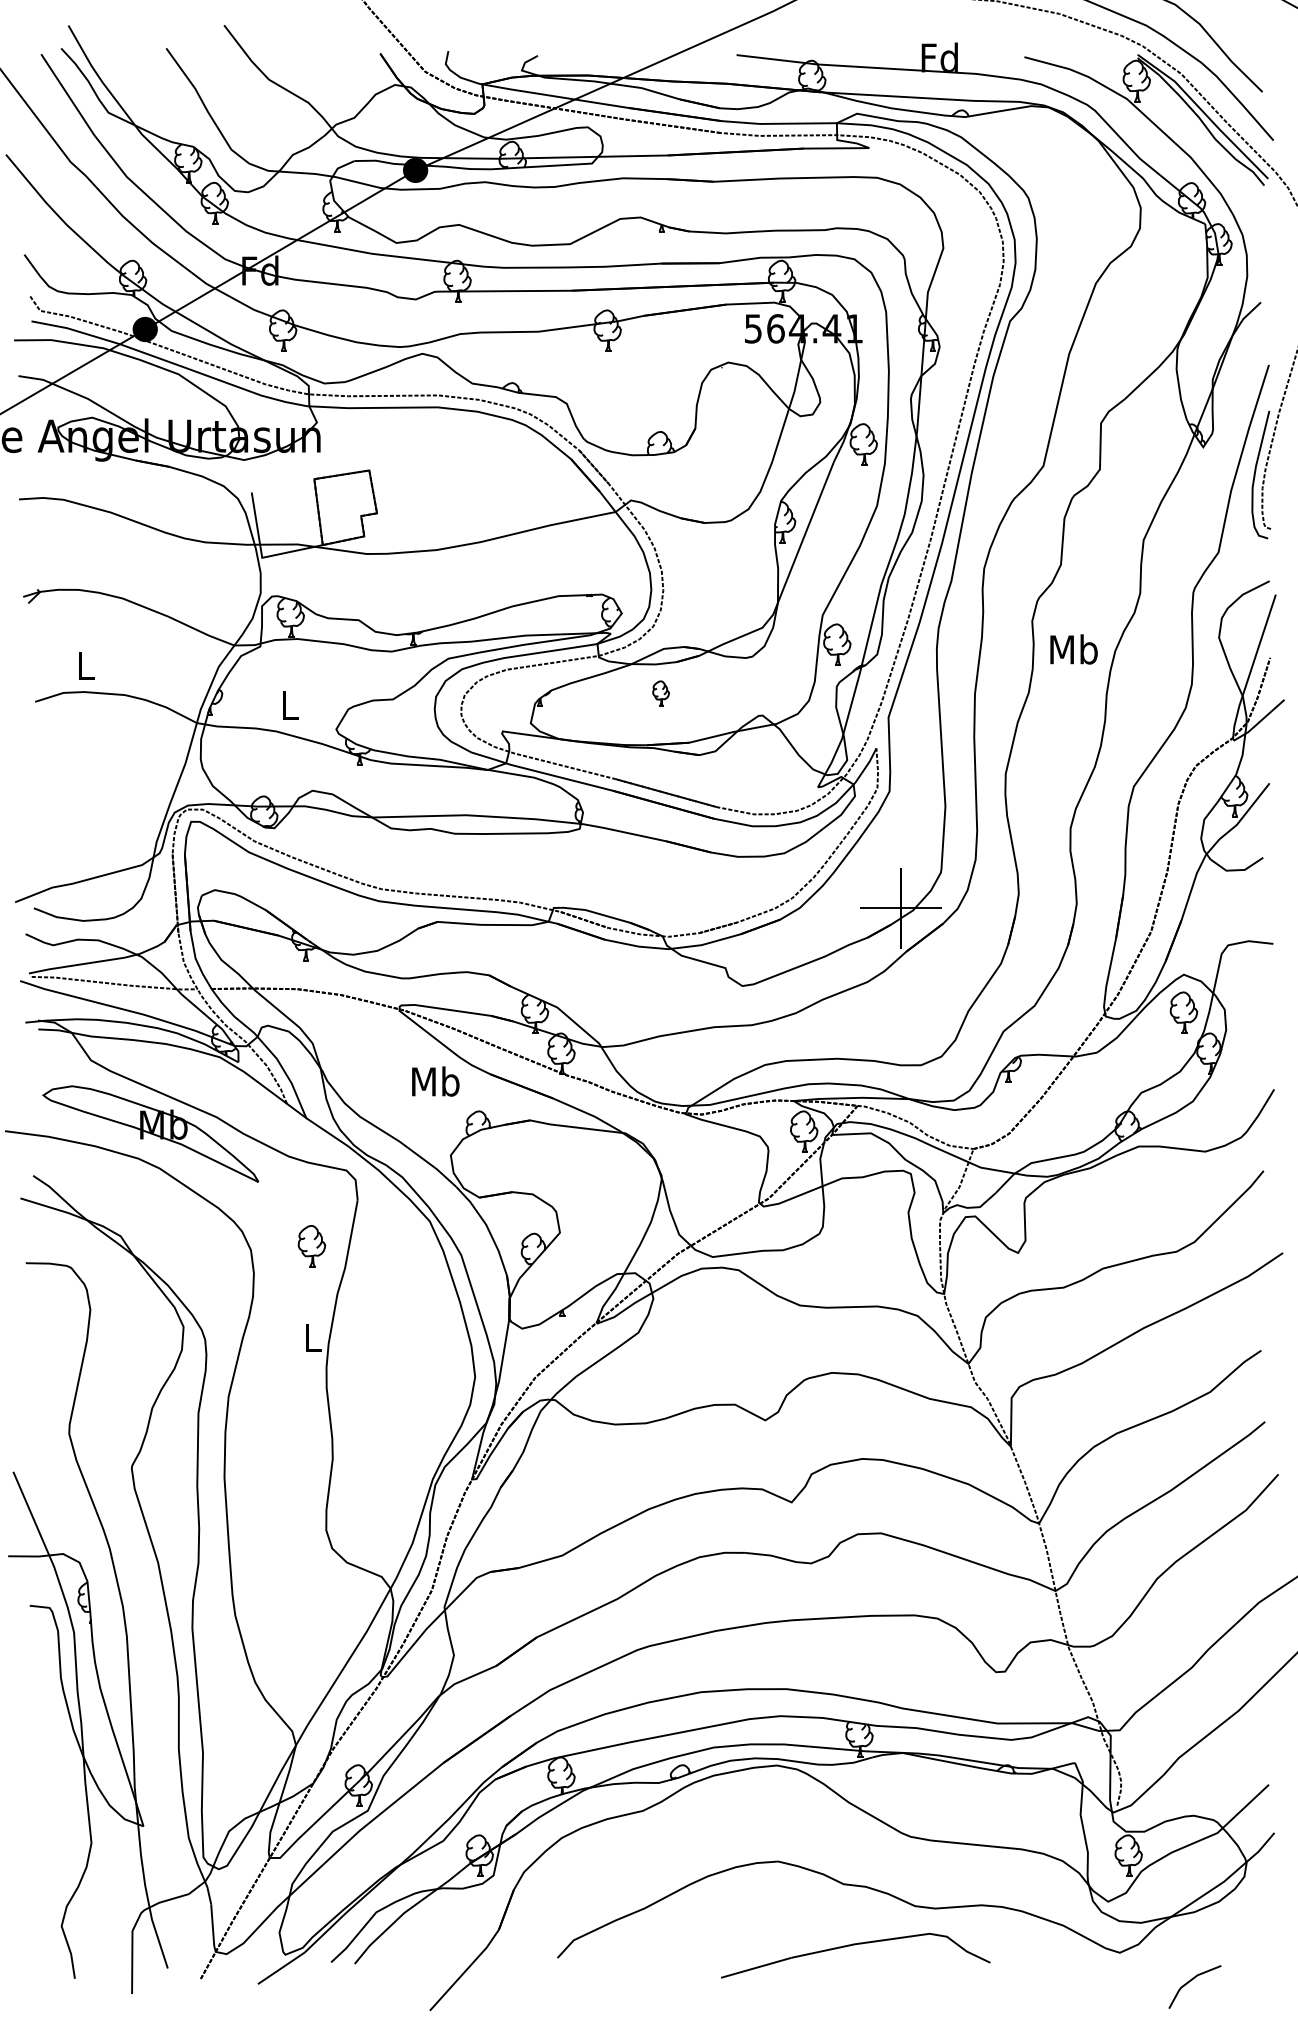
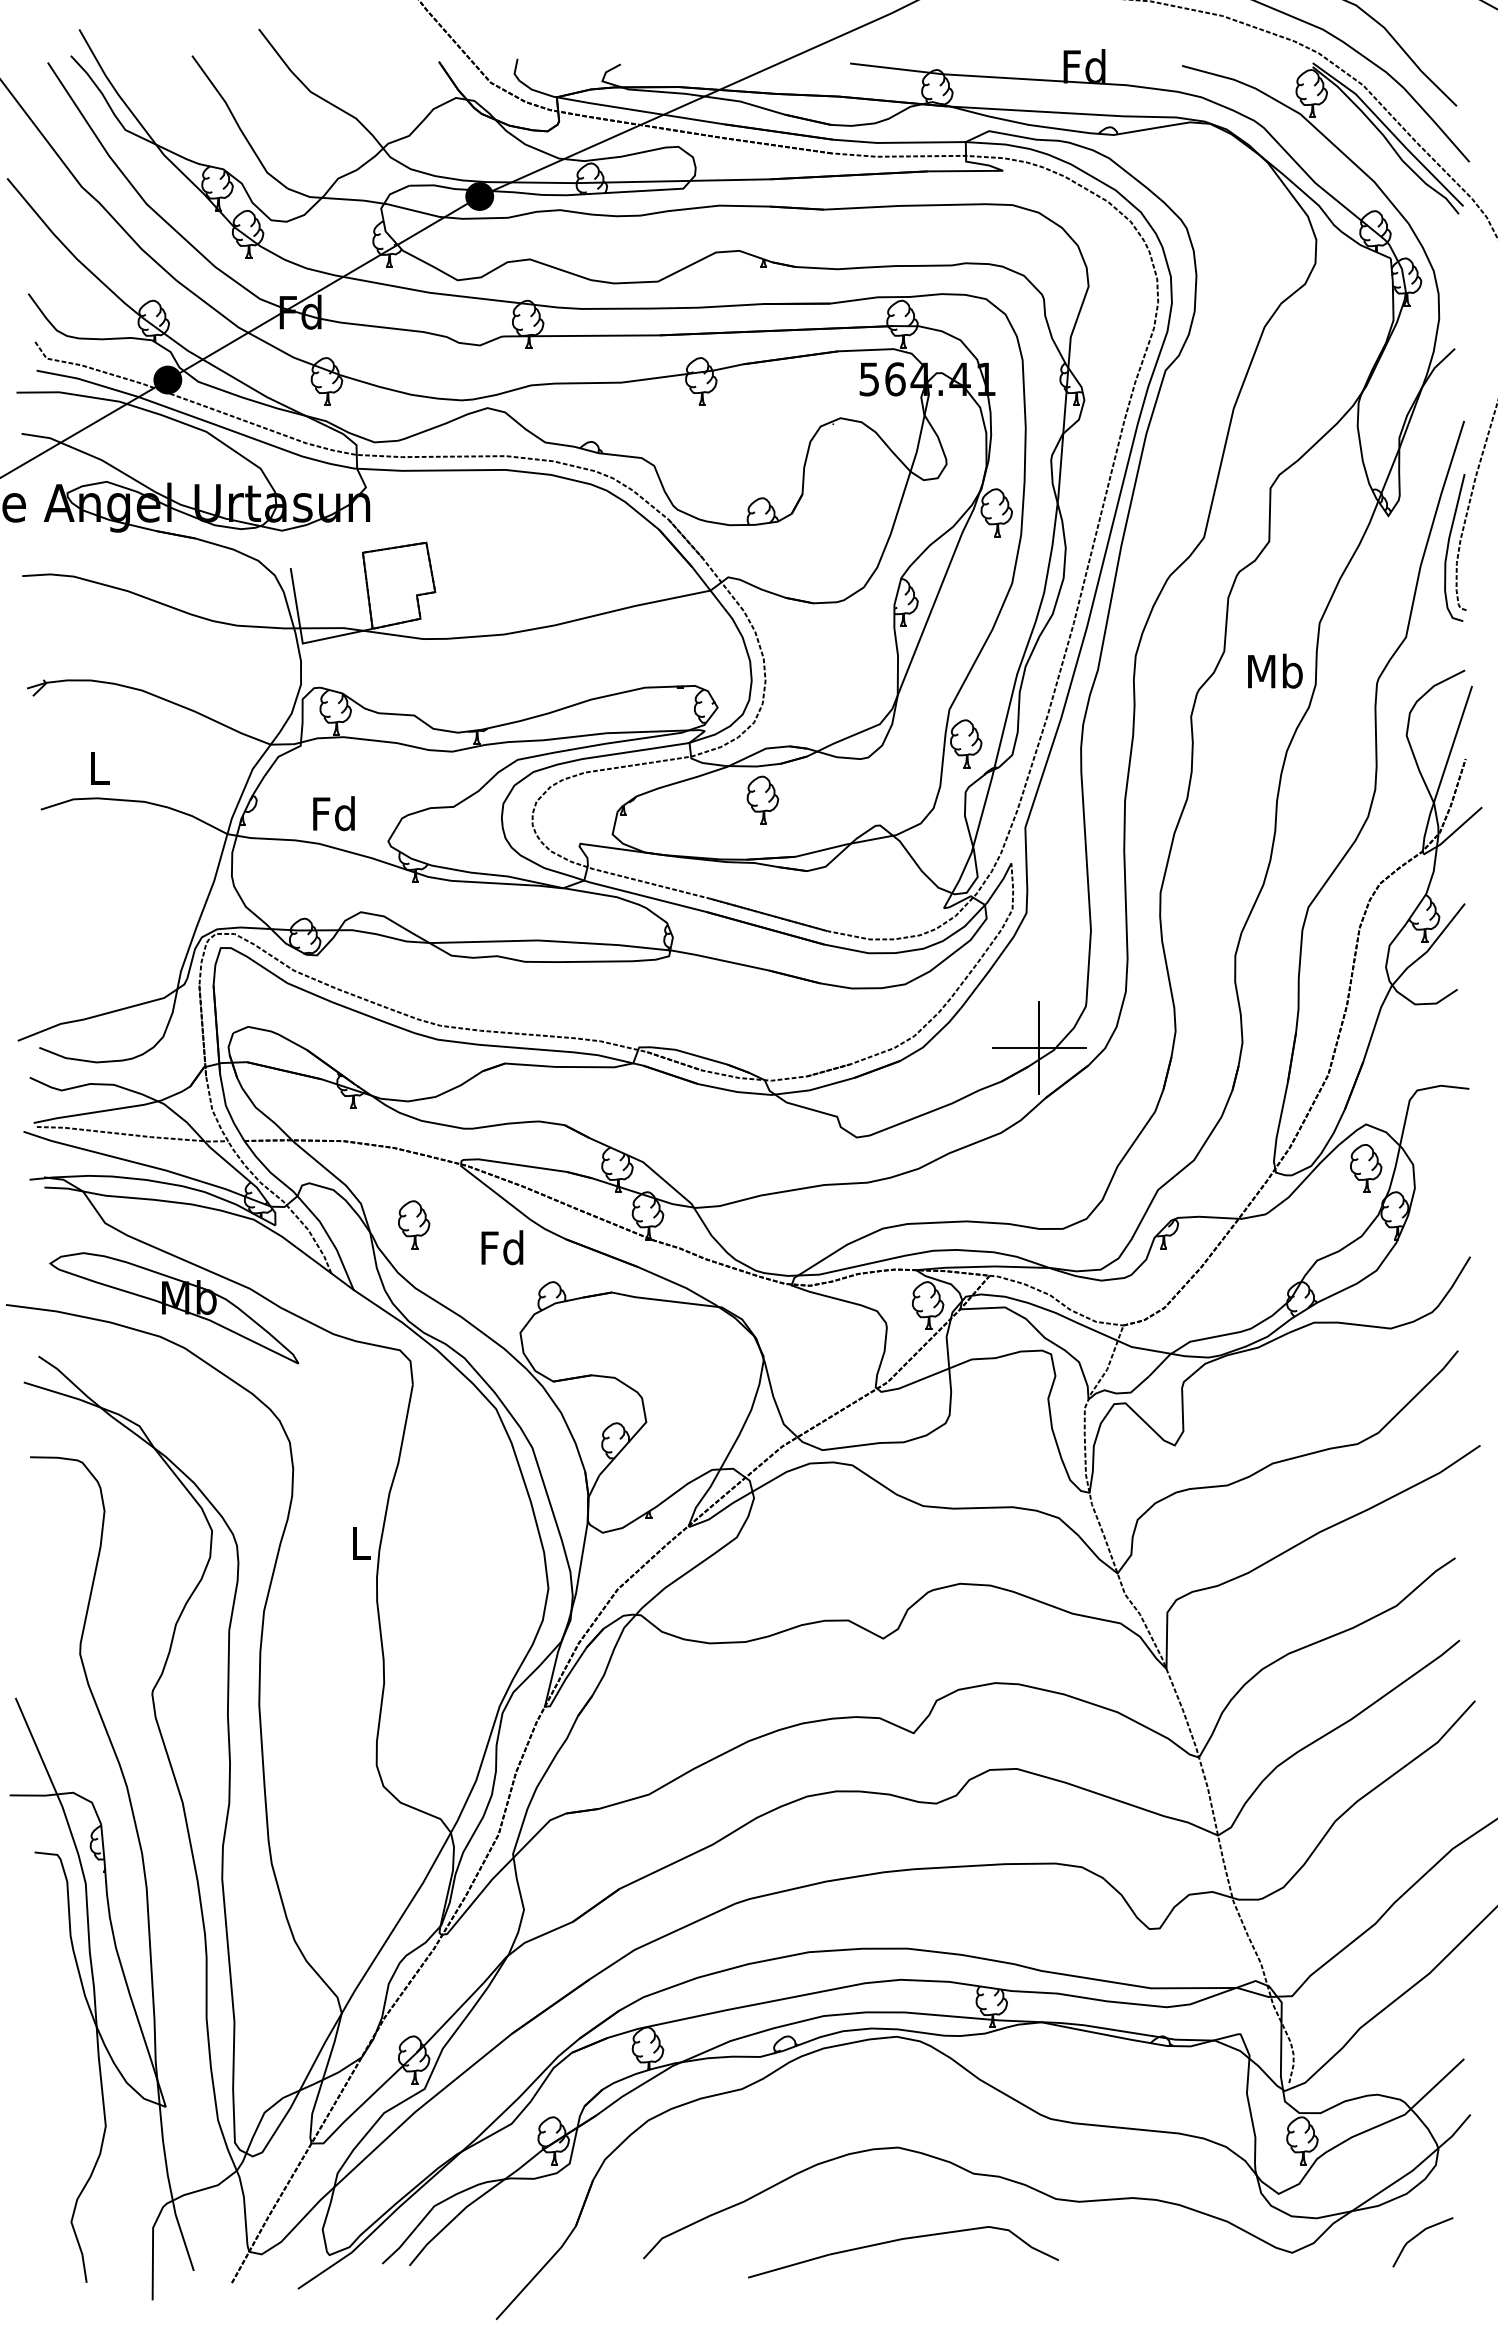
text: (1074, 648) -> (1275, 670), moved
part: (660, 693) -> (762, 799), size x1.67
text: (288, 705) -> (333, 813), L -> Fd
text: (435, 1081) -> (502, 1247), Mb -> Fd
part: (312, 1246) -> (414, 1224), moved
part: (853, 1945) -> (901, 2240), moved
line: (1190, 1981) -> (1417, 2236), moved

